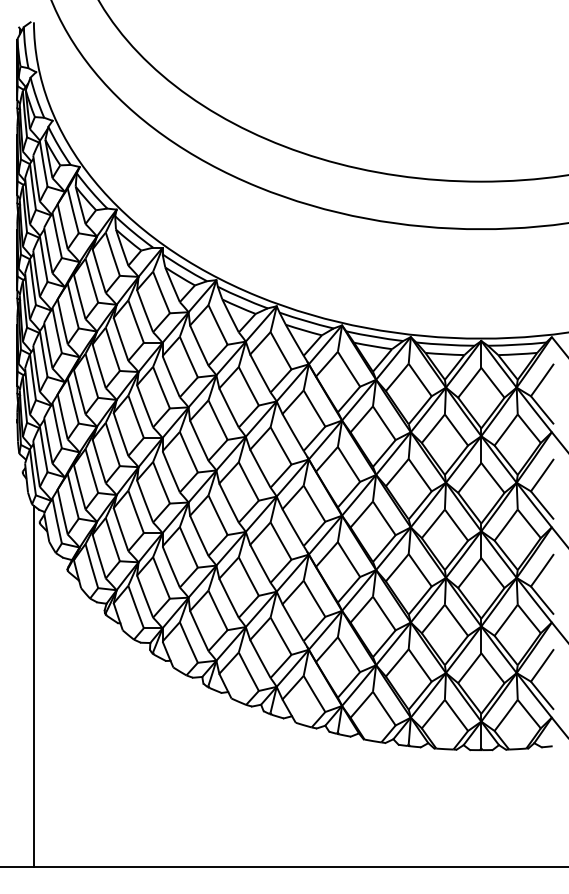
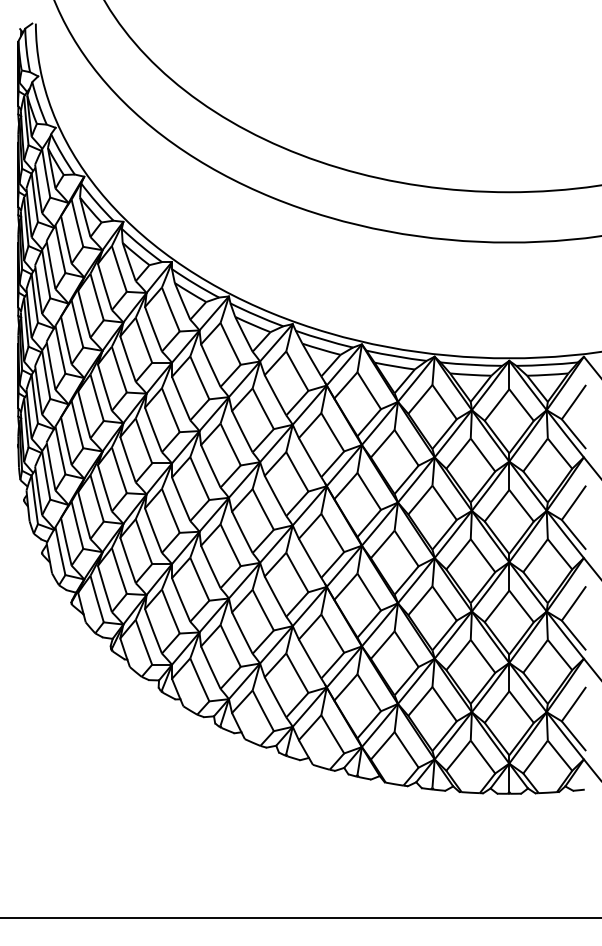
line: (33, 686) -> (35, 726), removed

